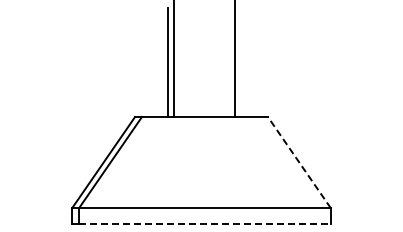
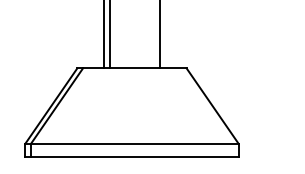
line: (299, 162) -> (212, 105), dashed -> solid
line: (204, 223) -> (134, 156), dashed -> solid

